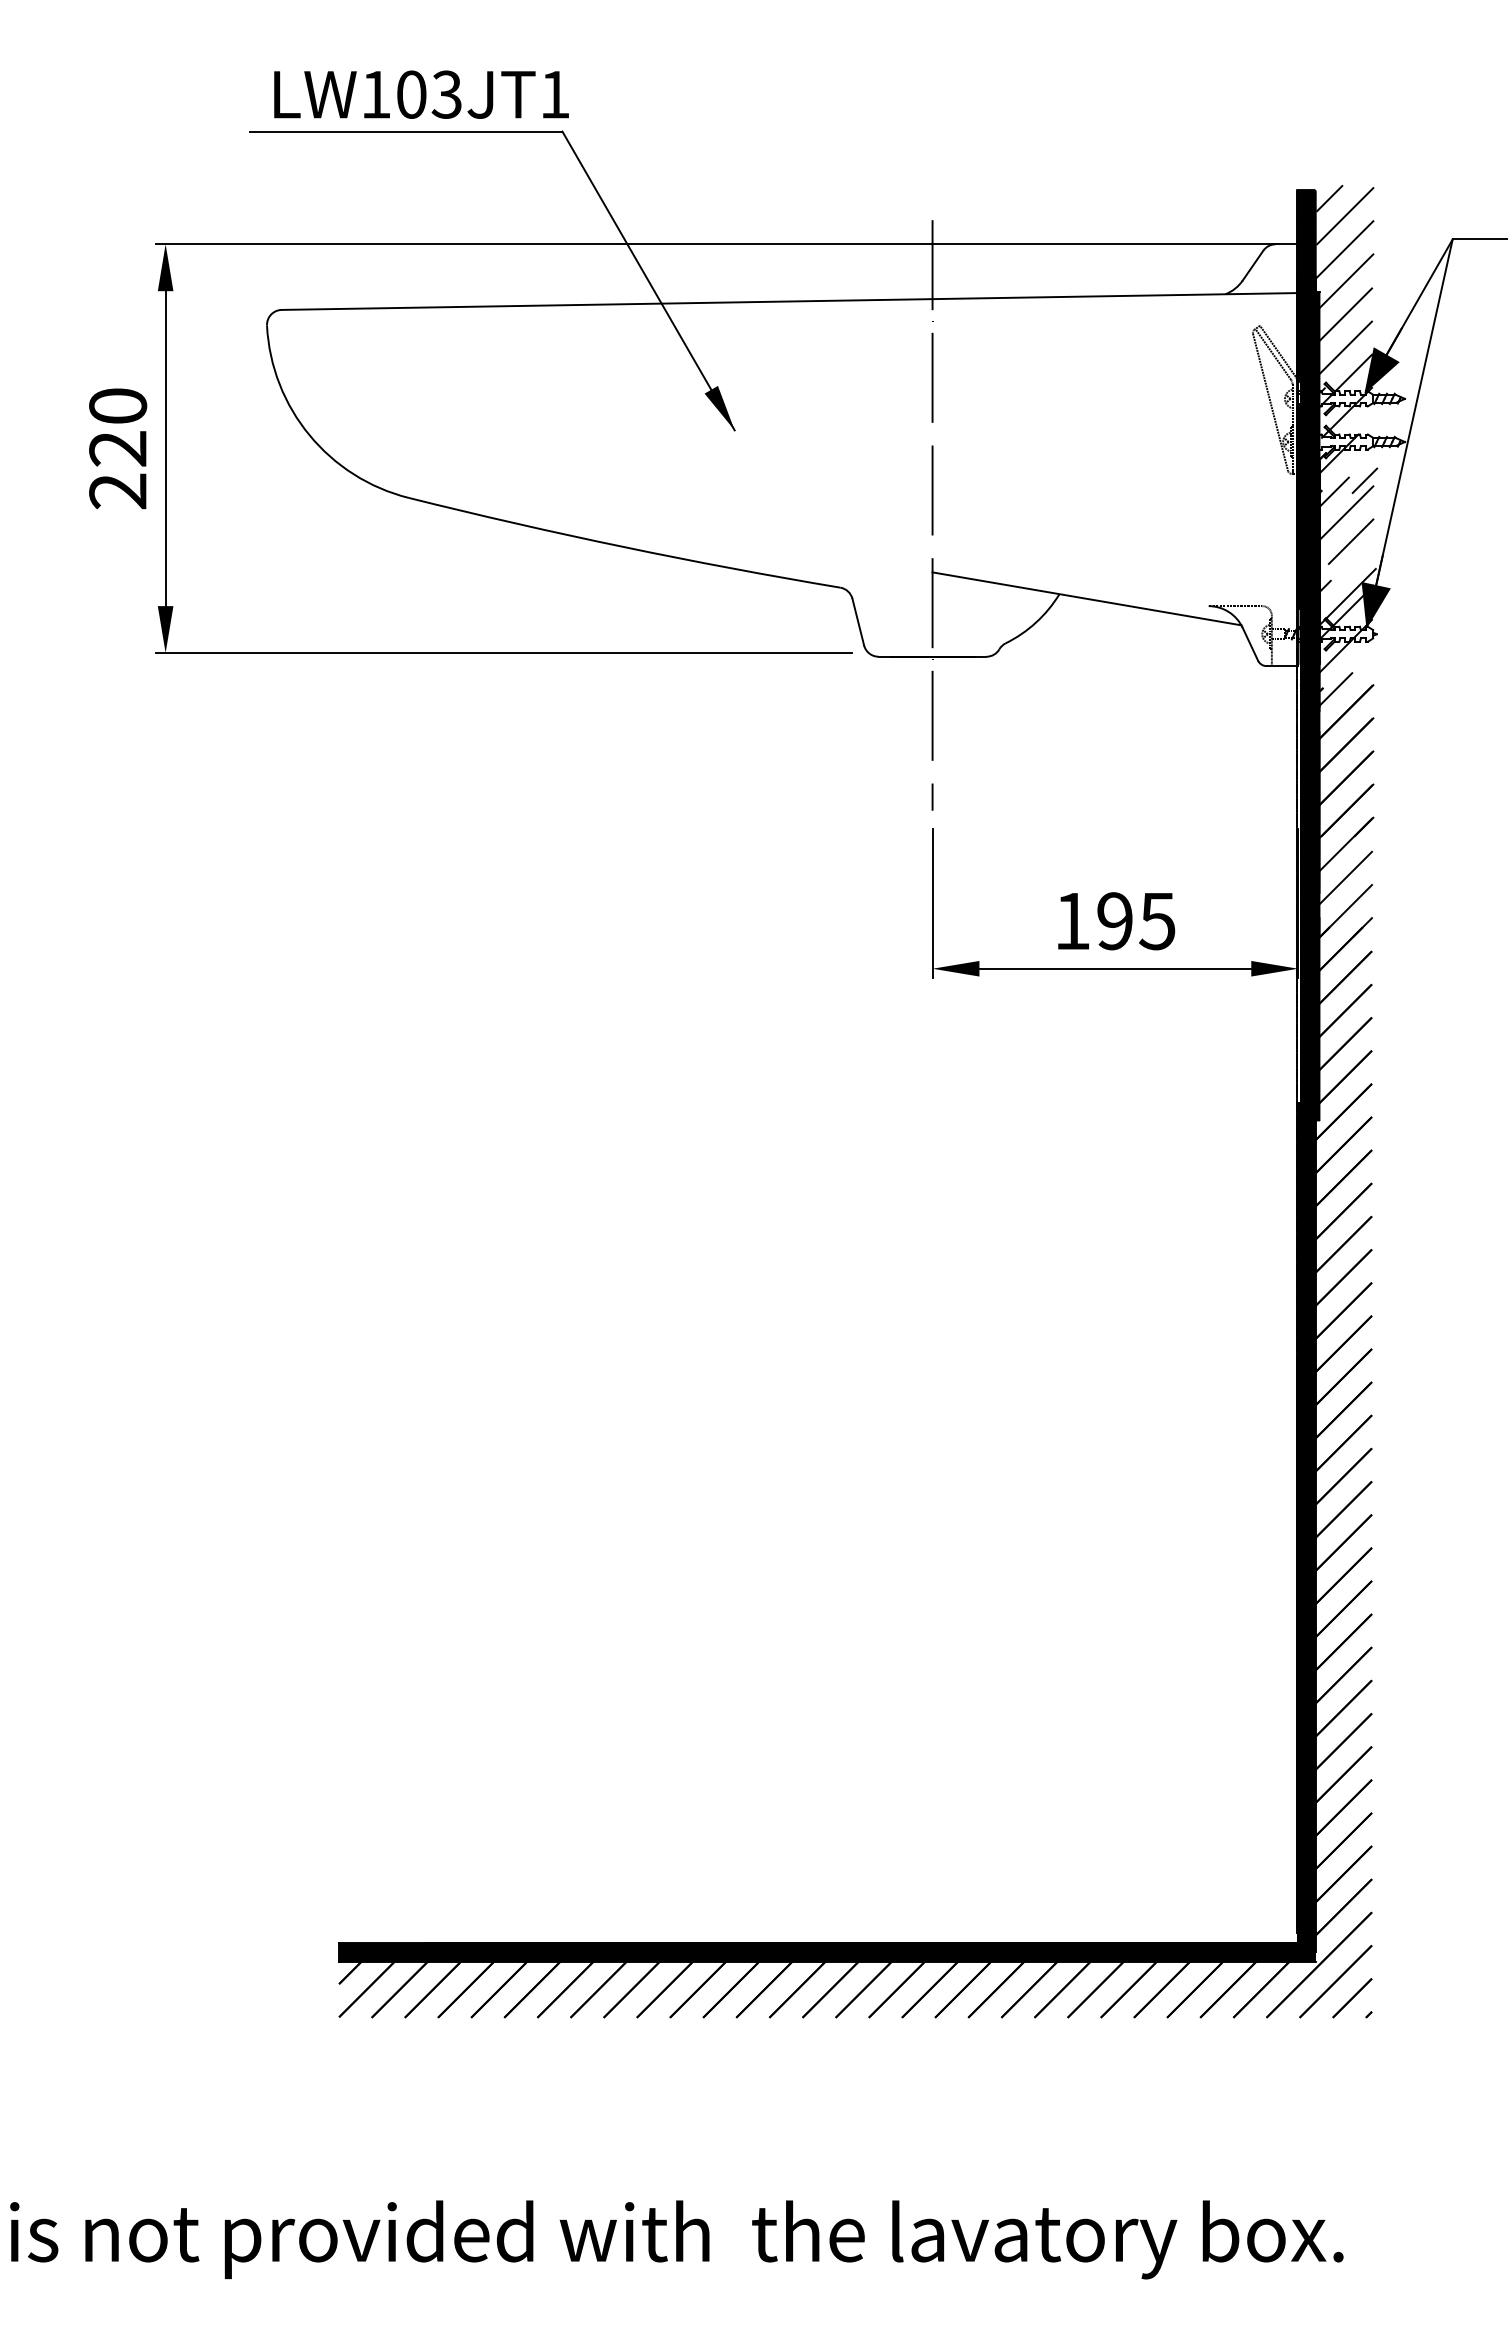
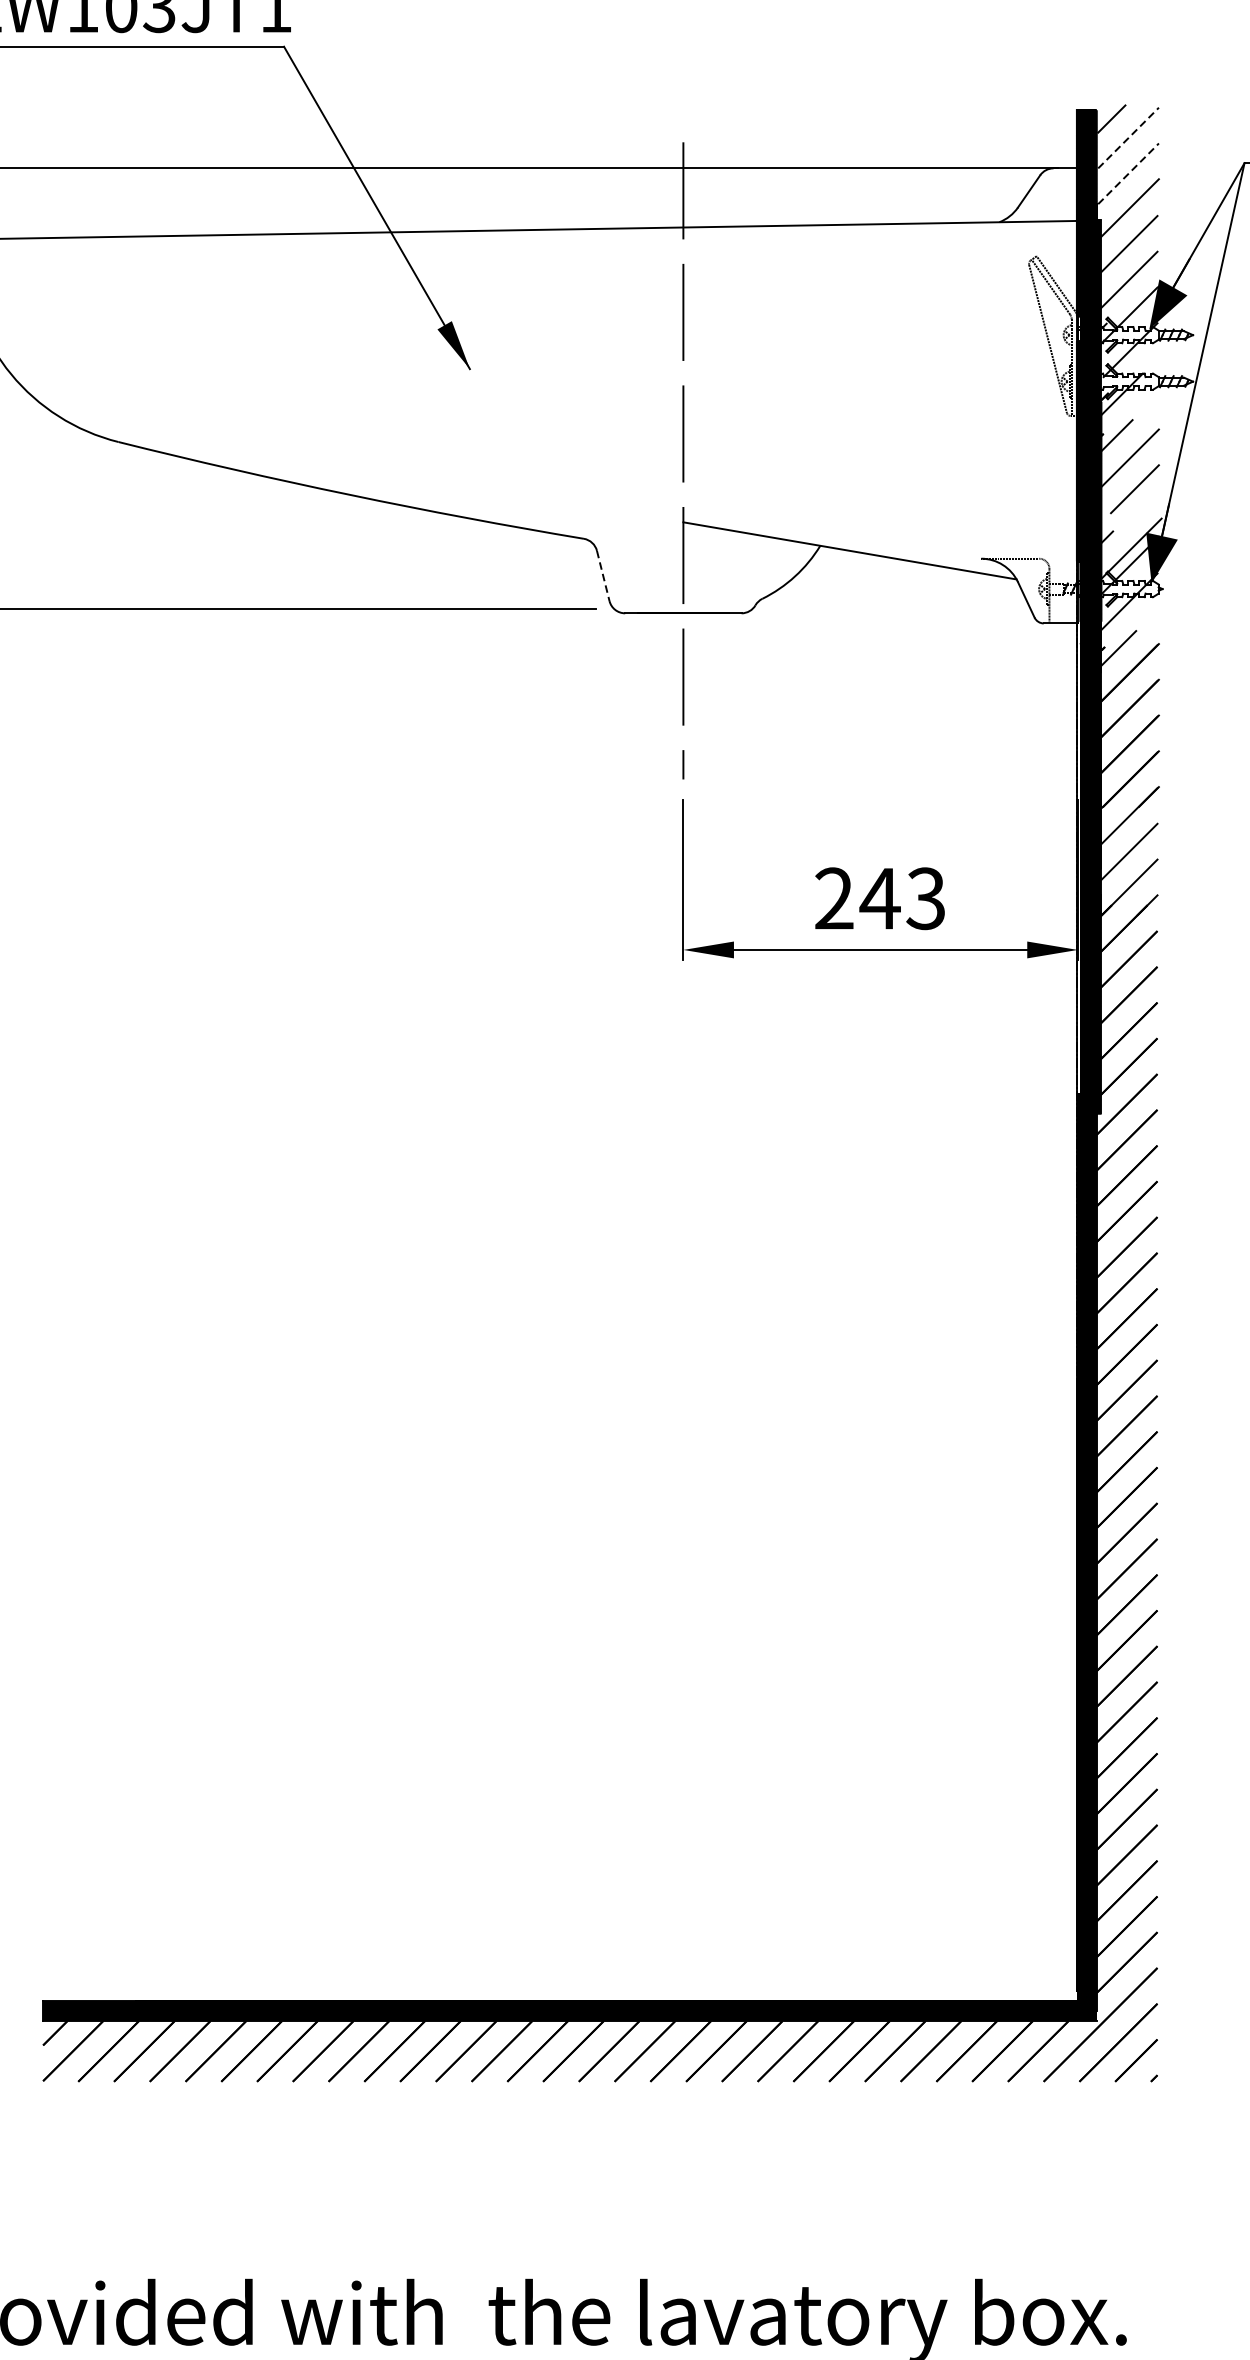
line: (1345, 216) -> (1128, 138), solid -> dashed
line: (1345, 249) -> (1128, 173), solid -> dashed
line: (1364, 480) -> (1149, 423), removed
line: (858, 622) -> (603, 576), solid -> dashed
text: (1114, 921) -> (879, 898), 195 -> 243

